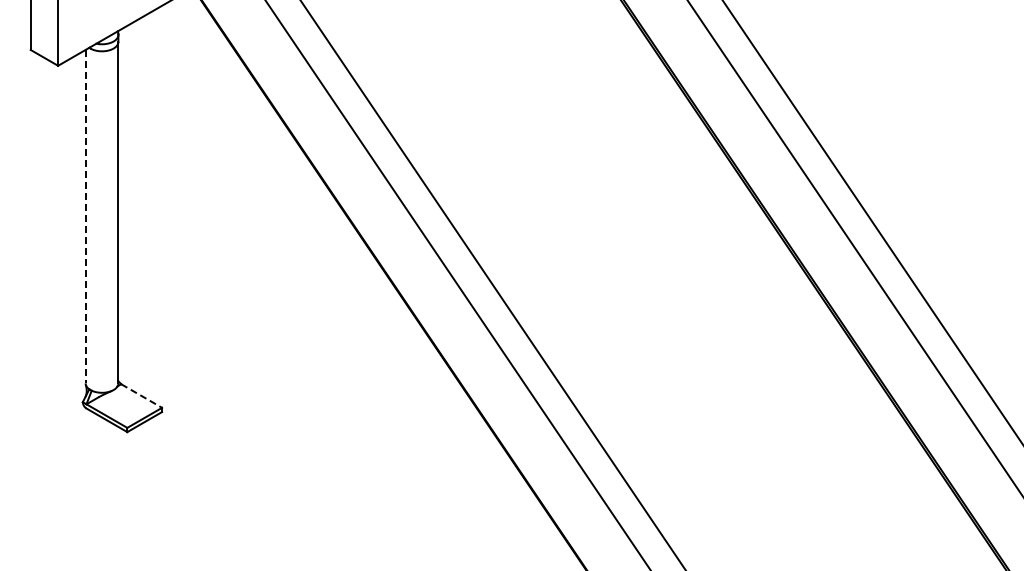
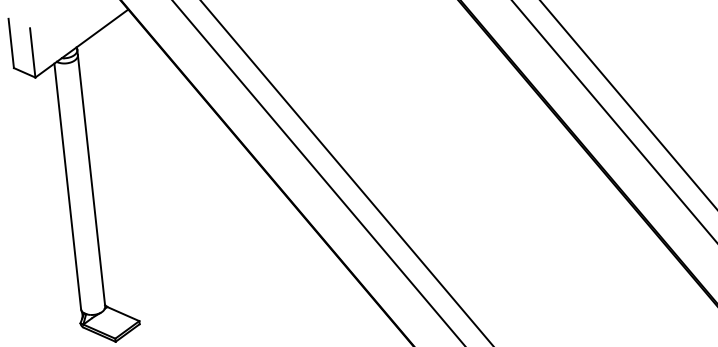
line: (85, 216) -> (67, 186), dashed -> solid
line: (141, 396) -> (123, 314), dashed -> solid

